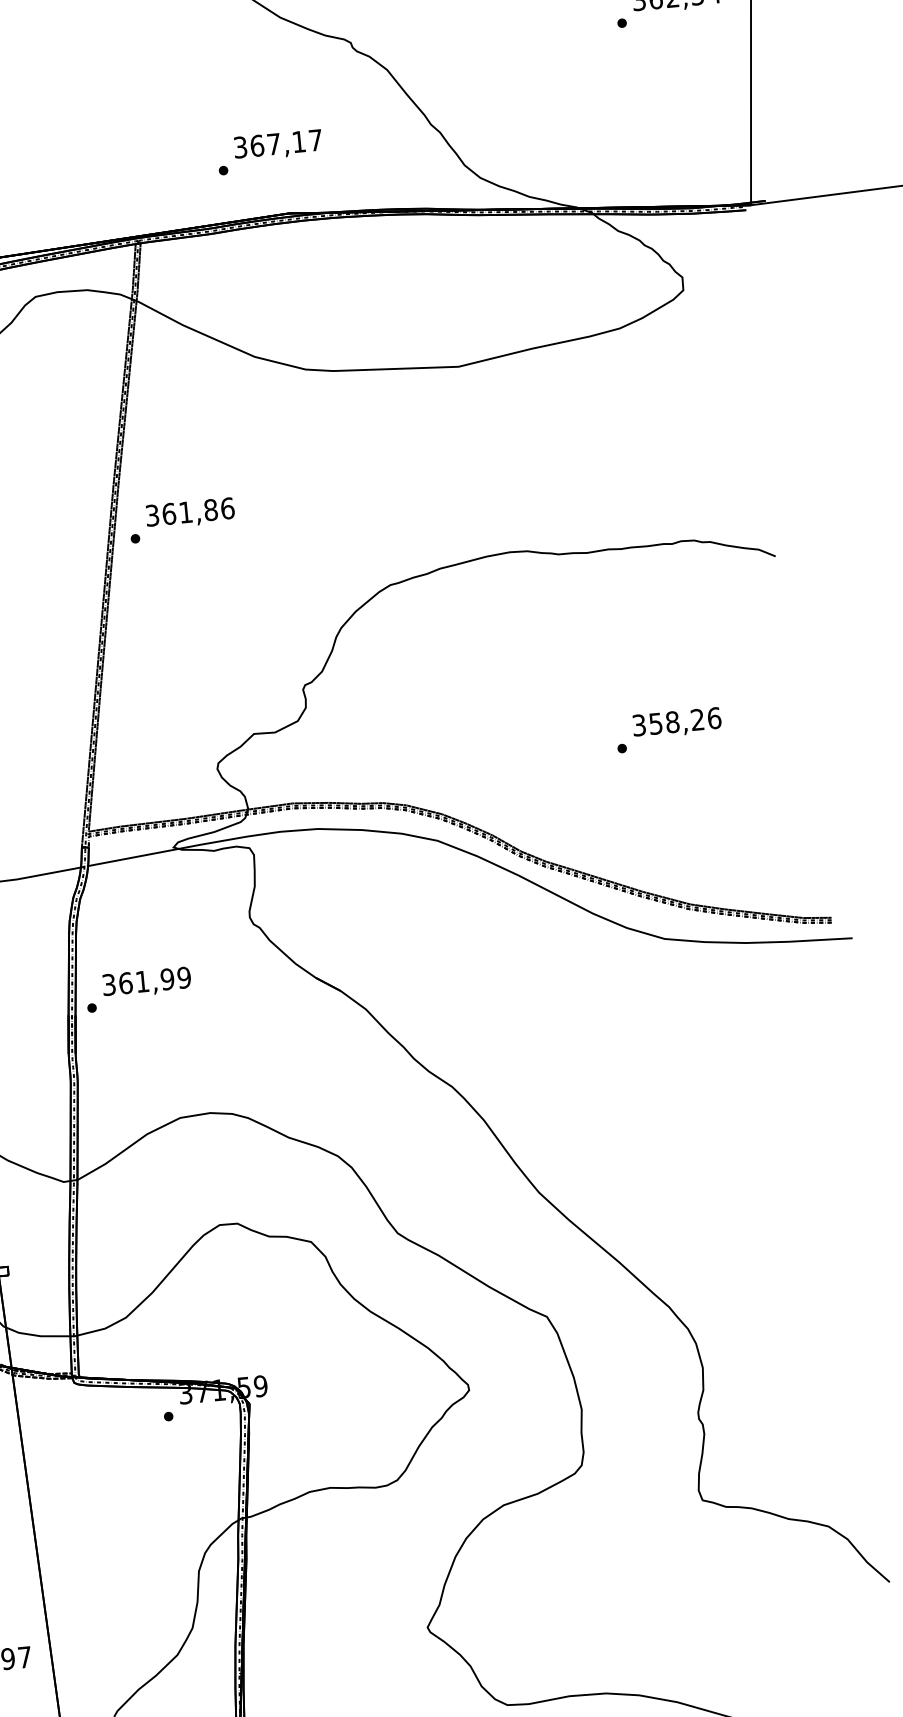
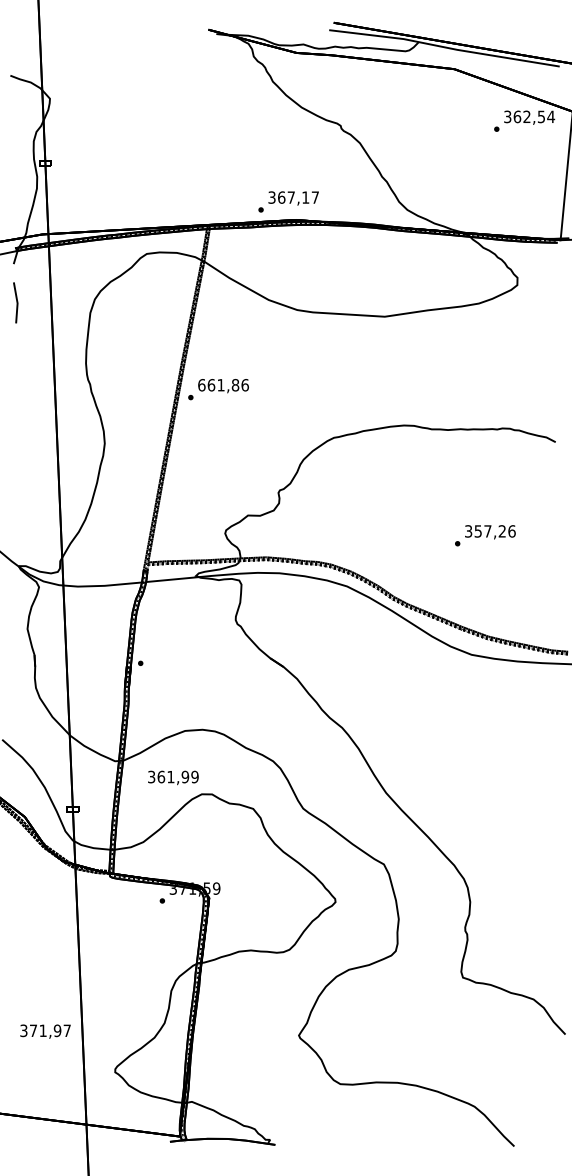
text: (269, 151) -> (288, 201), moved
text: (151, 516) -> (201, 385), 361,86 -> 661,86
text: (671, 722) -> (487, 531), 358,26 -> 357,26
text: (147, 982) -> (173, 777), moved

